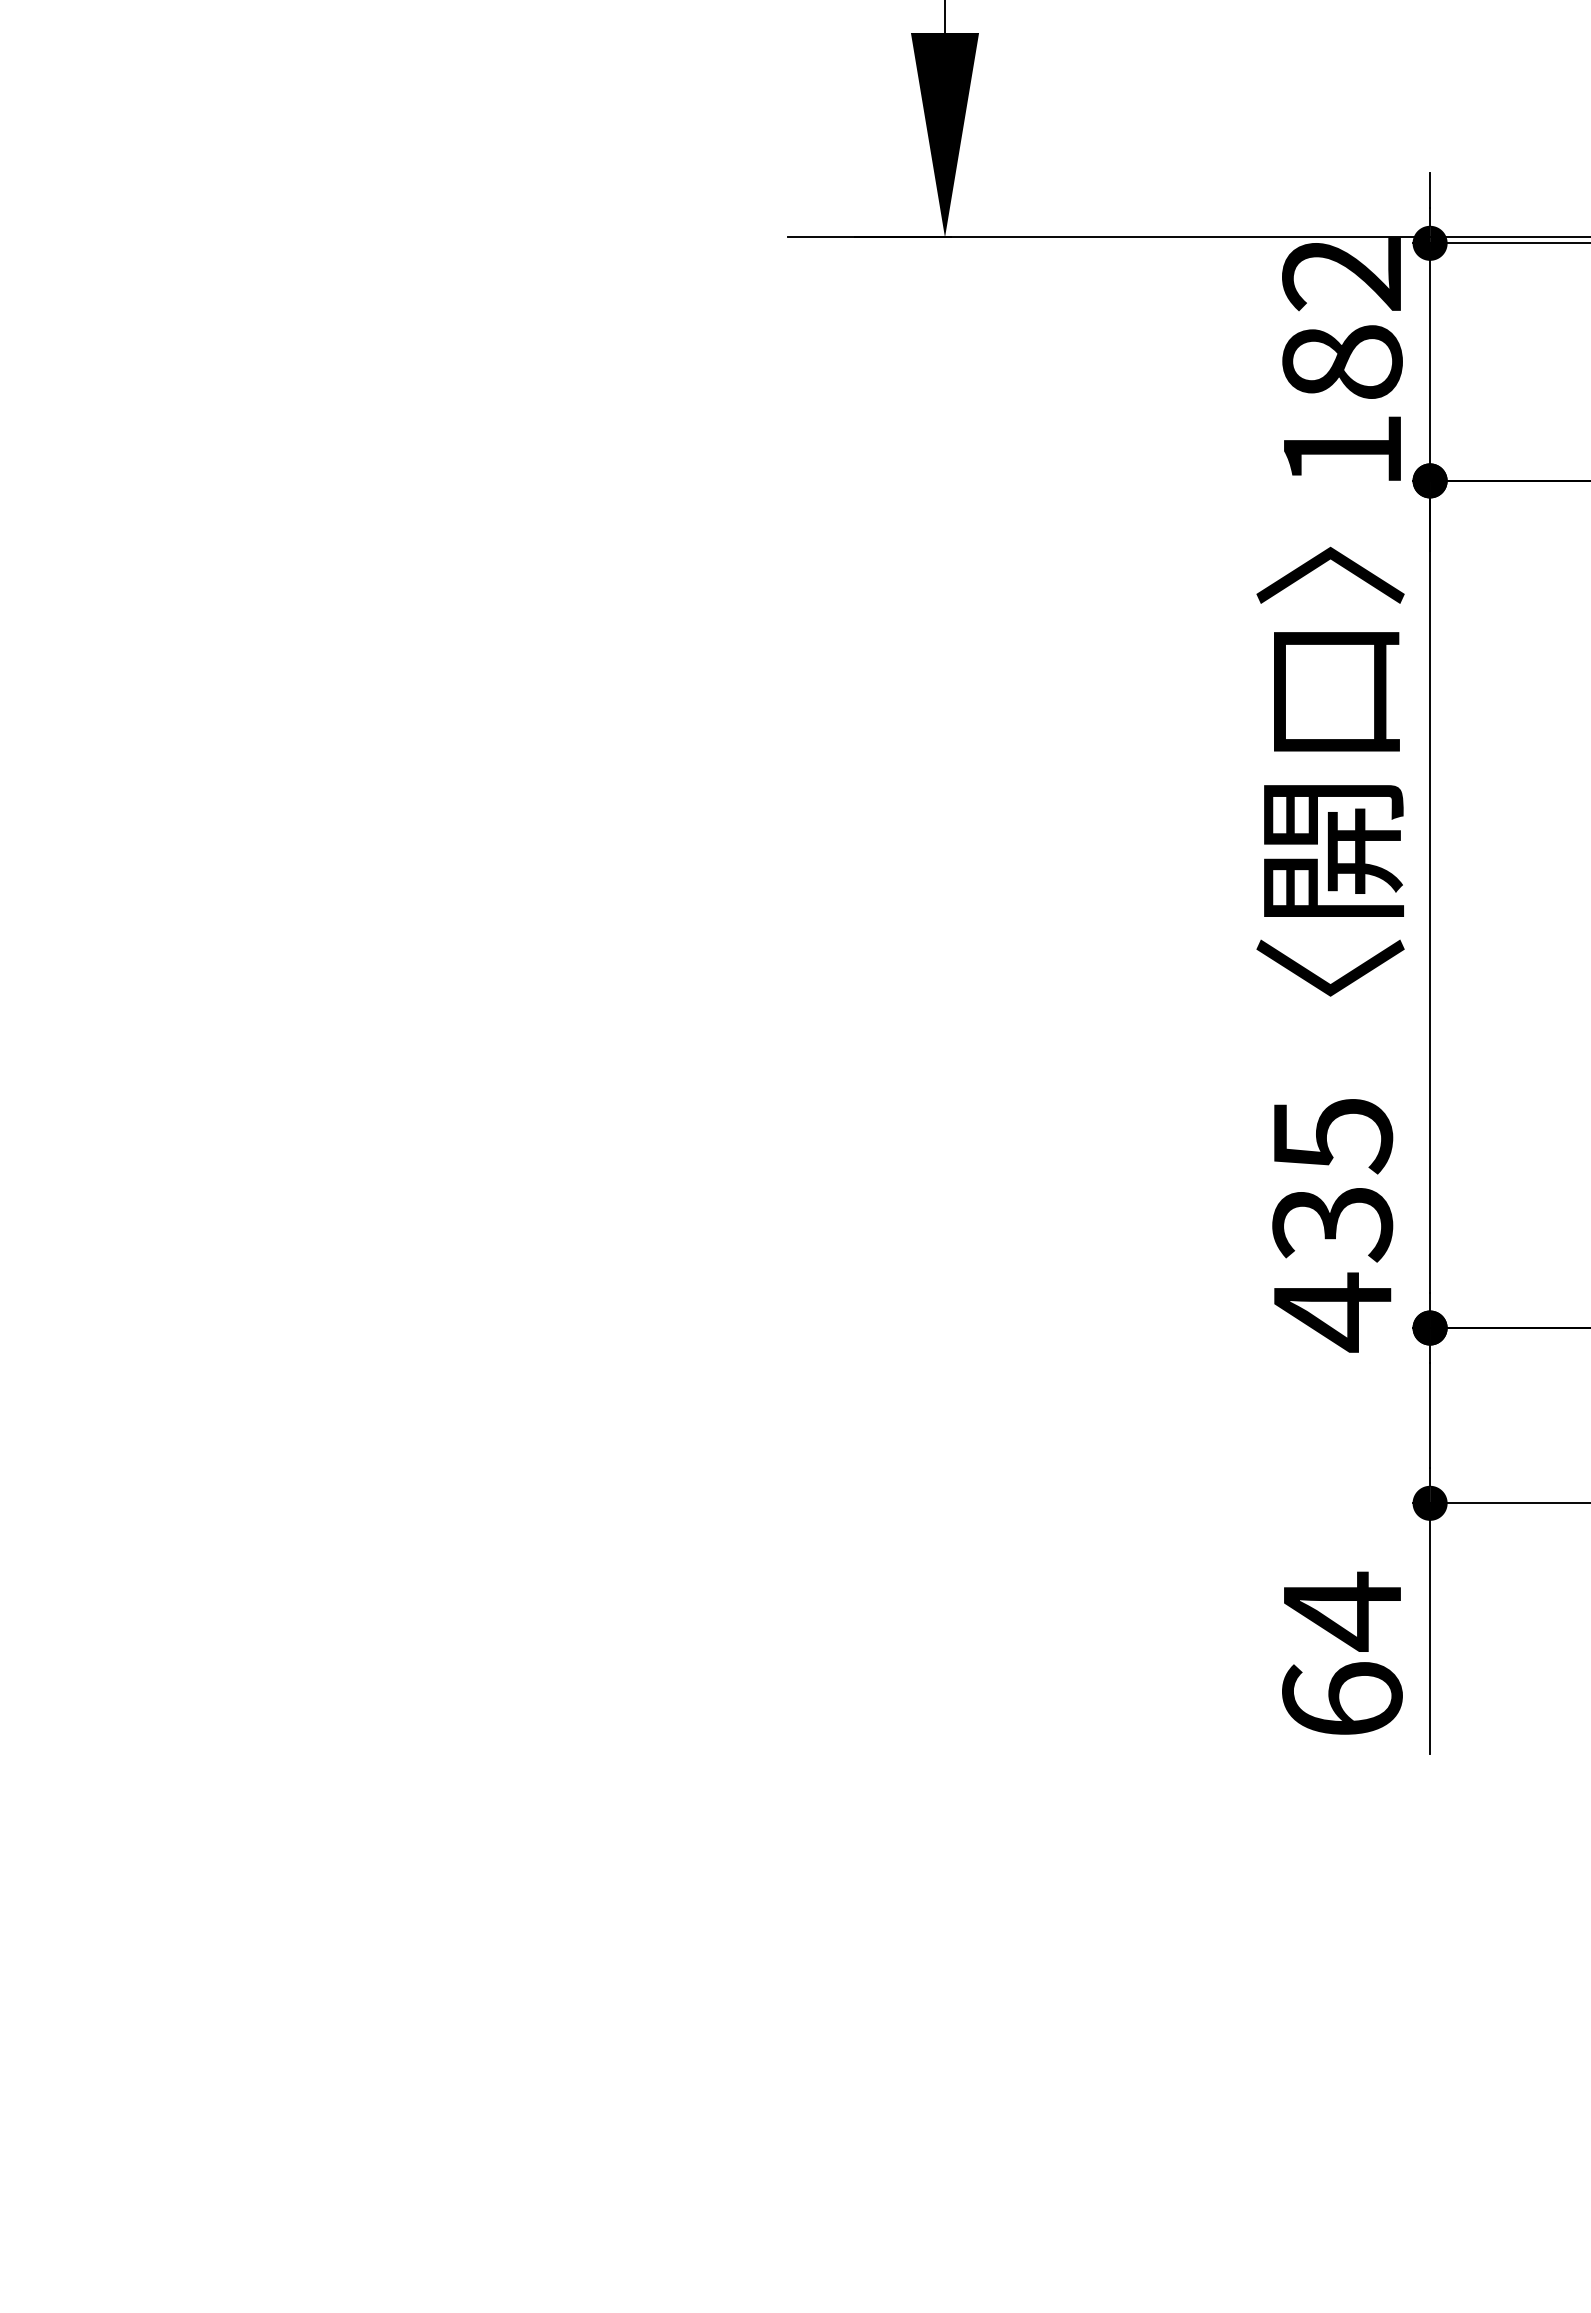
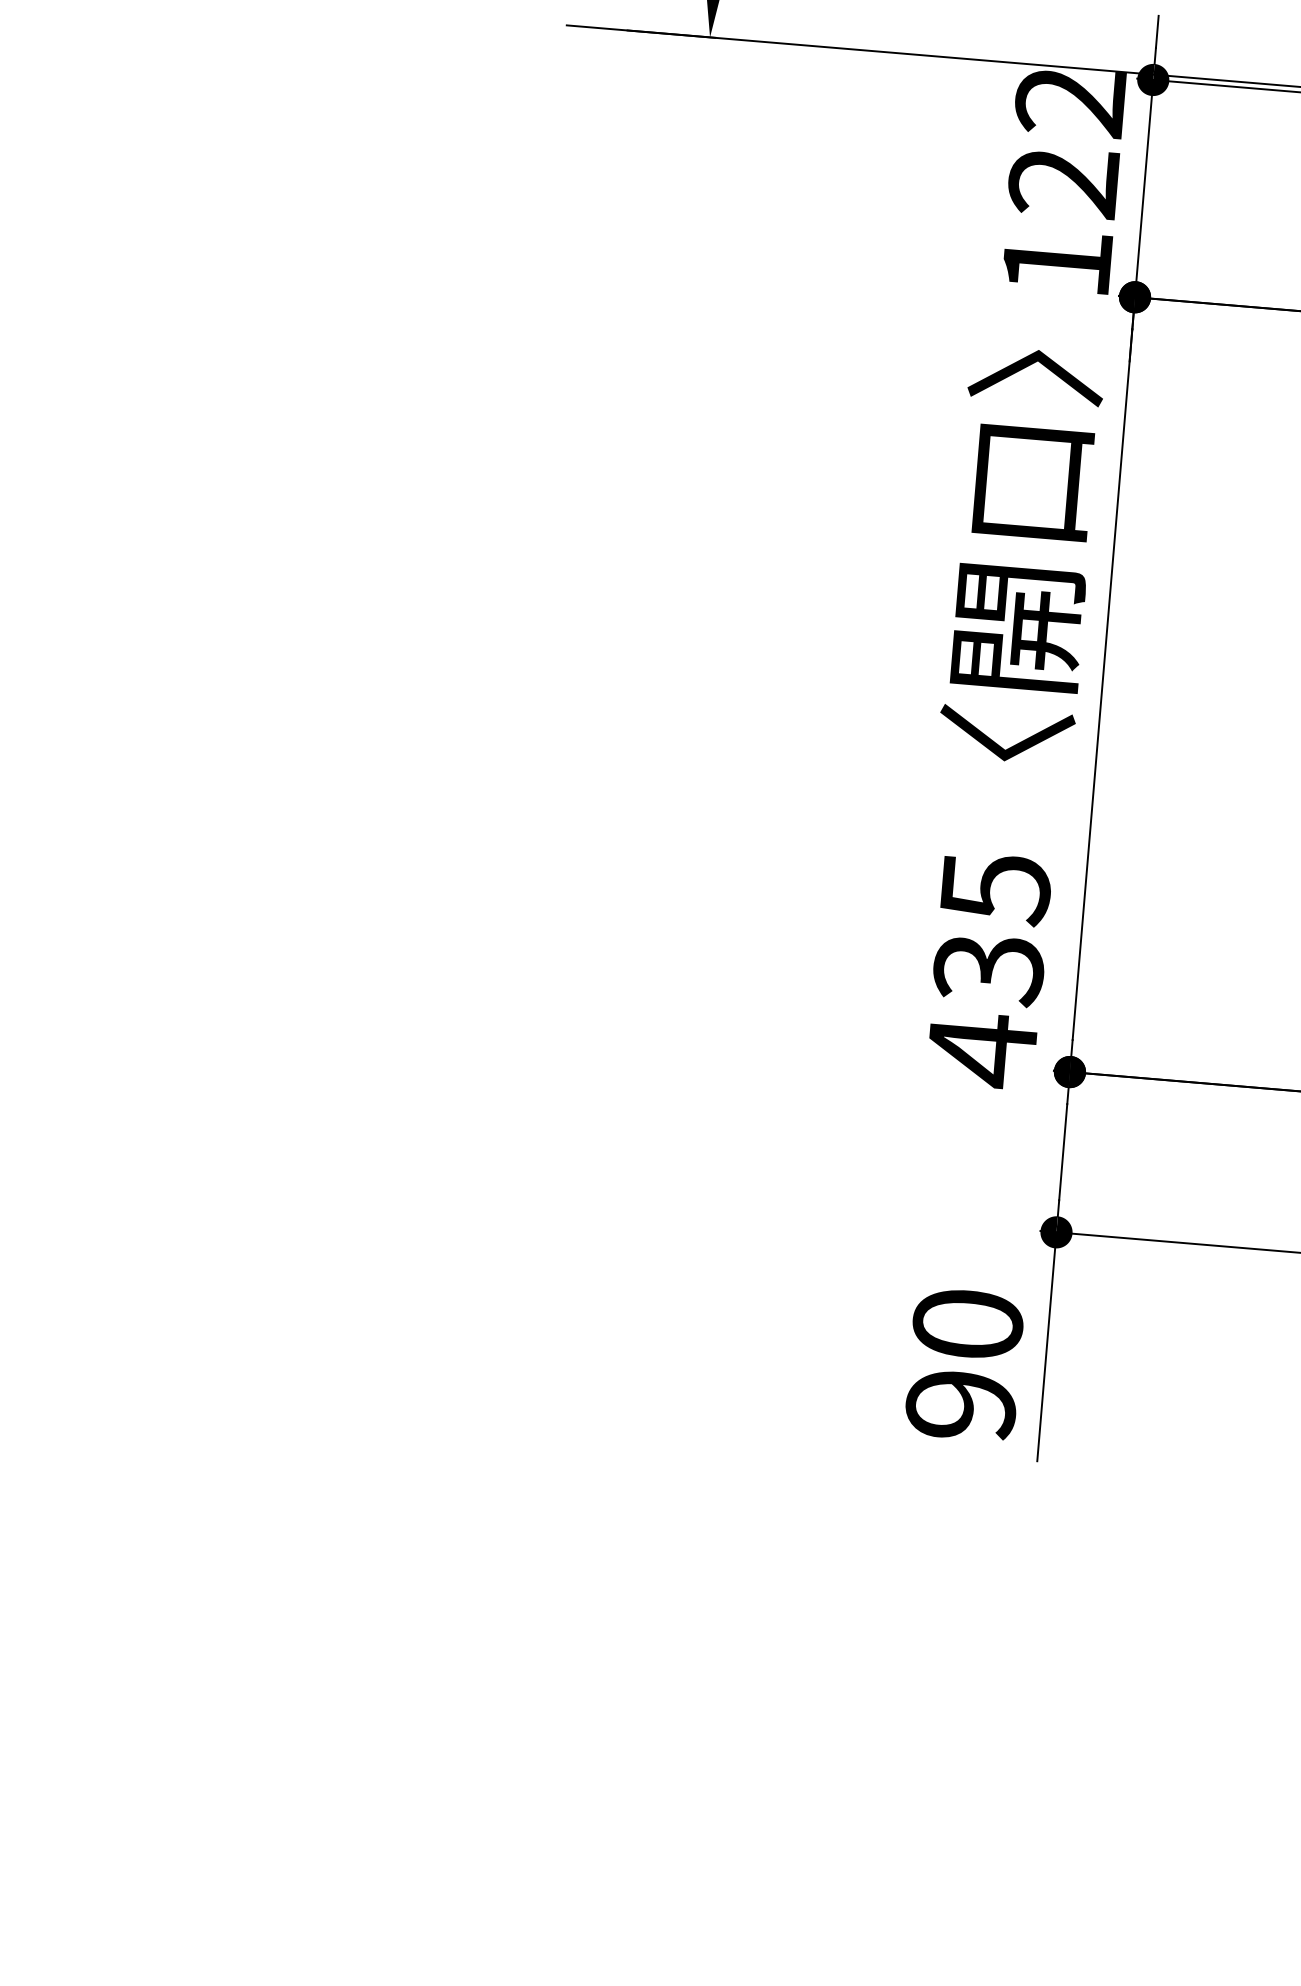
text: (1342, 362) -> (1063, 182), 182 -> 122
text: (1342, 1653) -> (964, 1362), 64 -> 90

